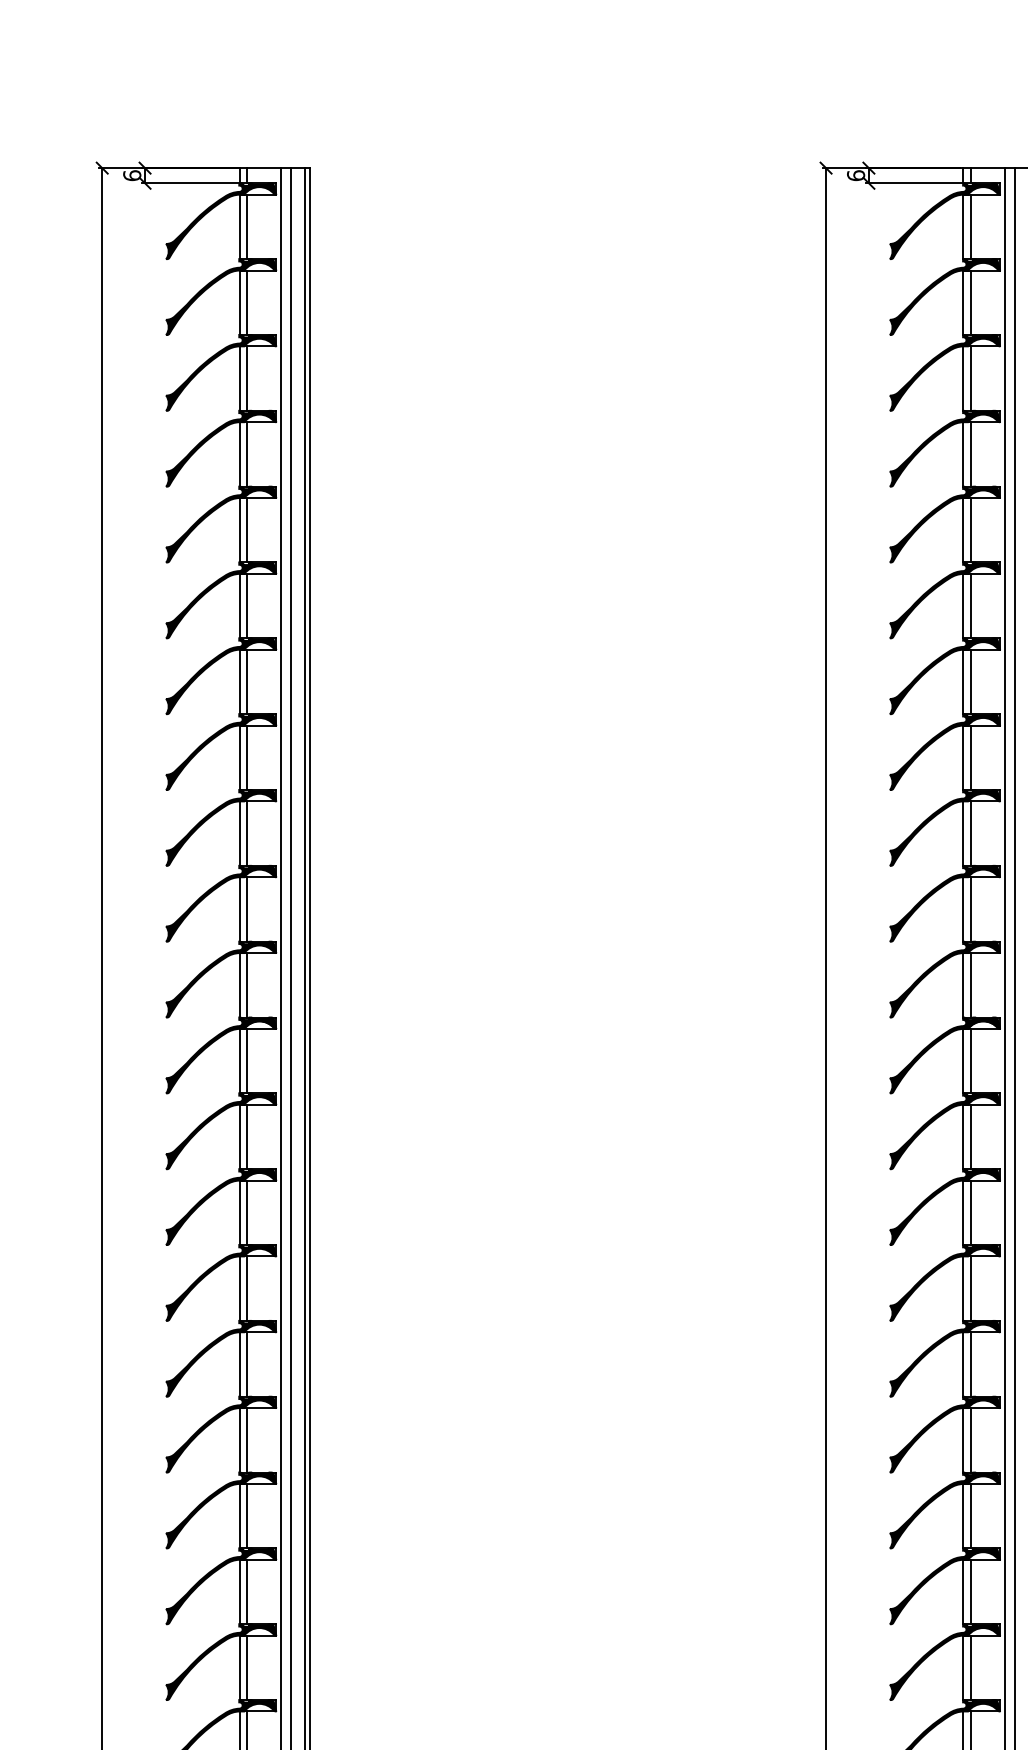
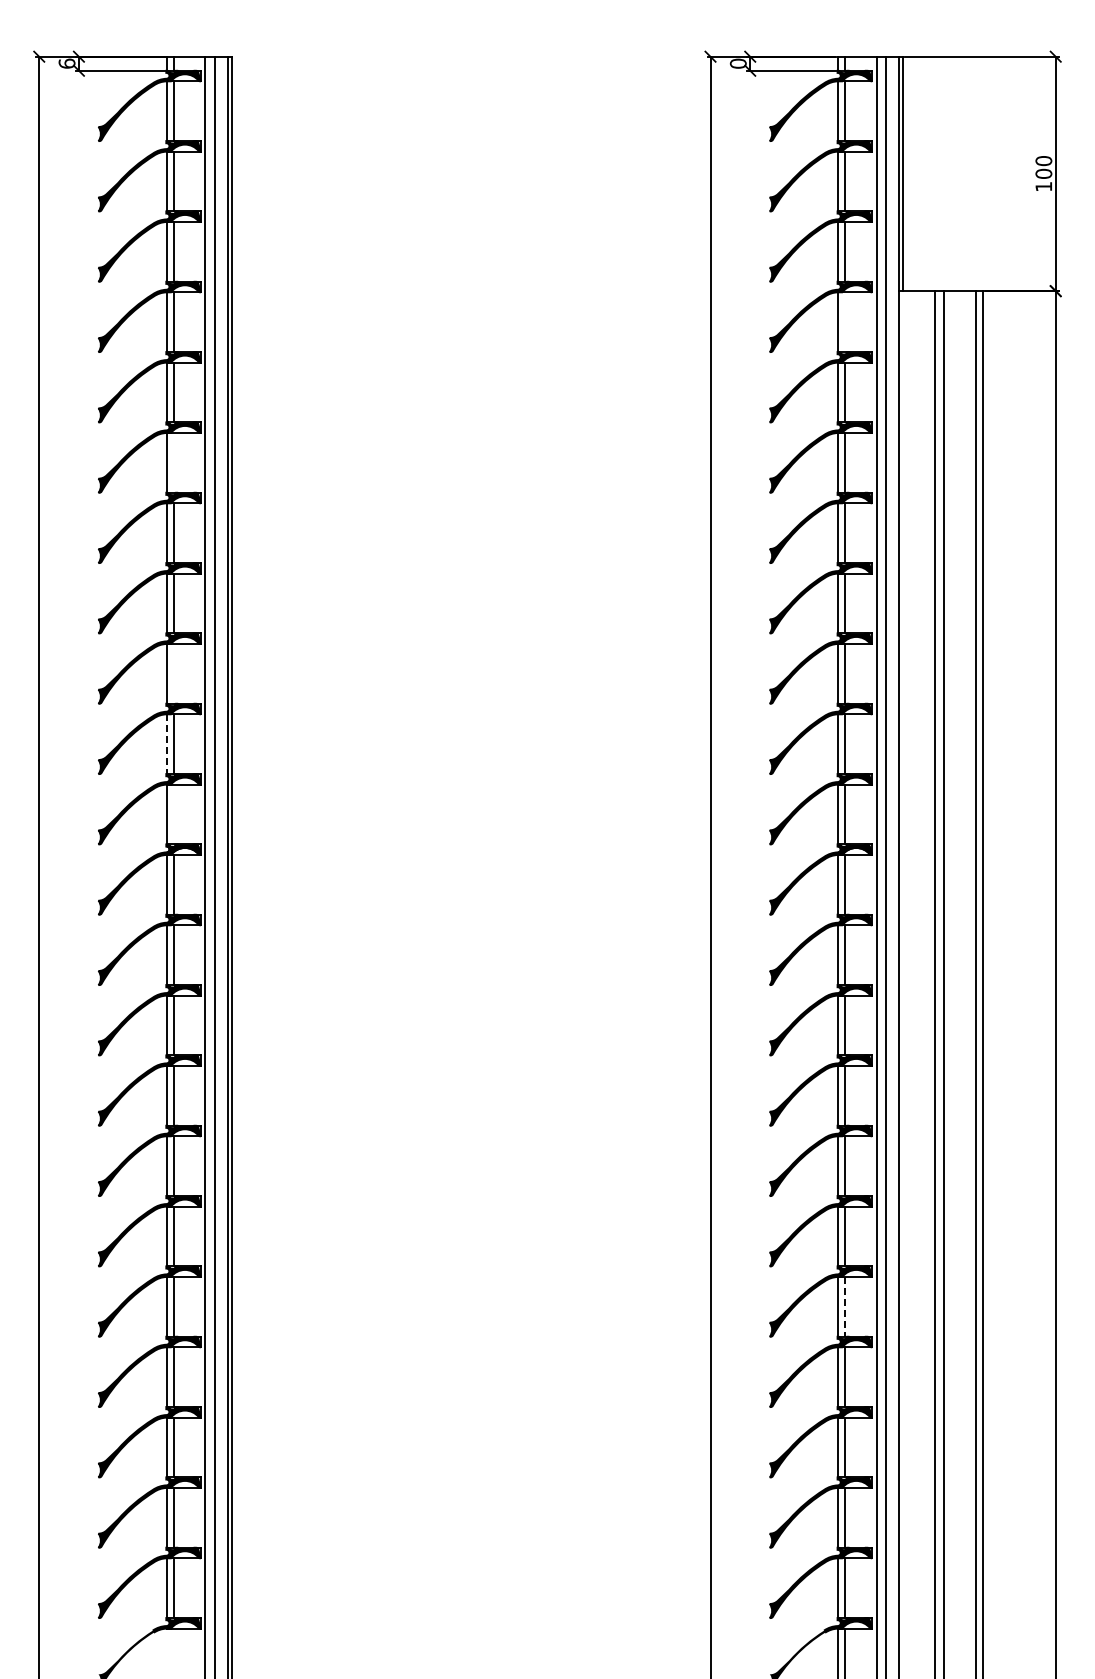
text: (855, 175) -> (737, 63), 6 -> 0
line: (970, 454) -> (844, 322), removed
line: (247, 605) -> (173, 462), removed
line: (247, 833) -> (173, 673), removed
line: (239, 909) -> (166, 744), solid -> dashed
line: (247, 985) -> (173, 814), removed
line: (970, 1515) -> (844, 1306), solid -> dashed

